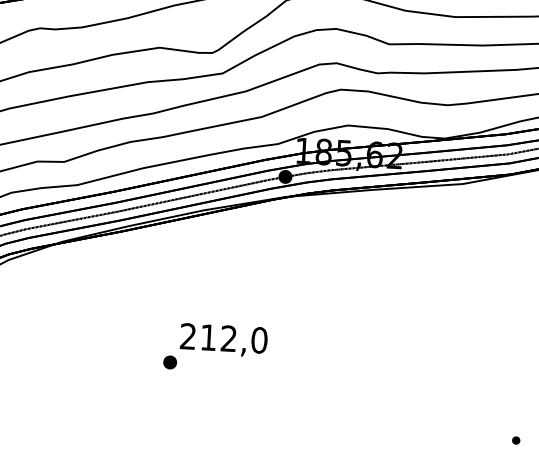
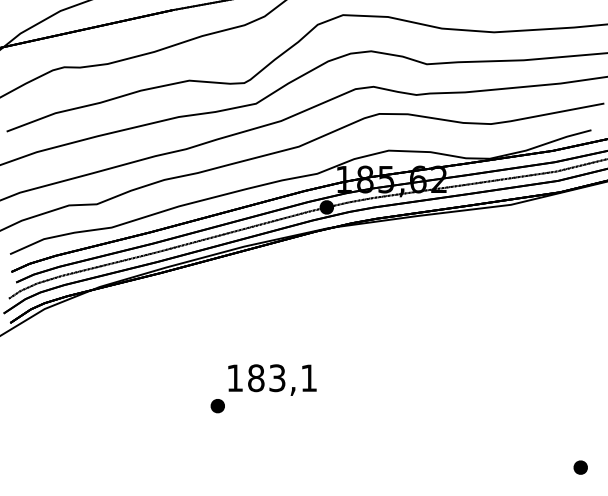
text: (224, 338) -> (272, 378), 212,0 -> 183,1
part: (516, 440) -> (580, 467), size x1.67

